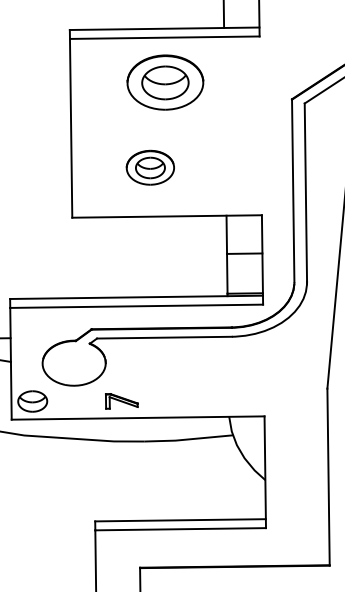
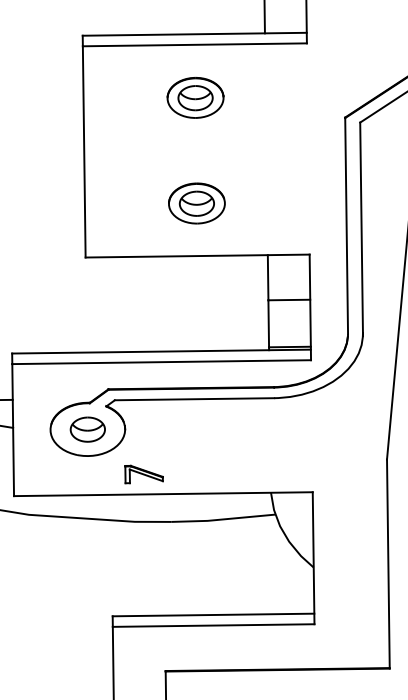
part: (165, 82) -> (195, 97), size x0.62
part: (150, 167) -> (196, 203), moved
part: (32, 401) -> (87, 429), moved

